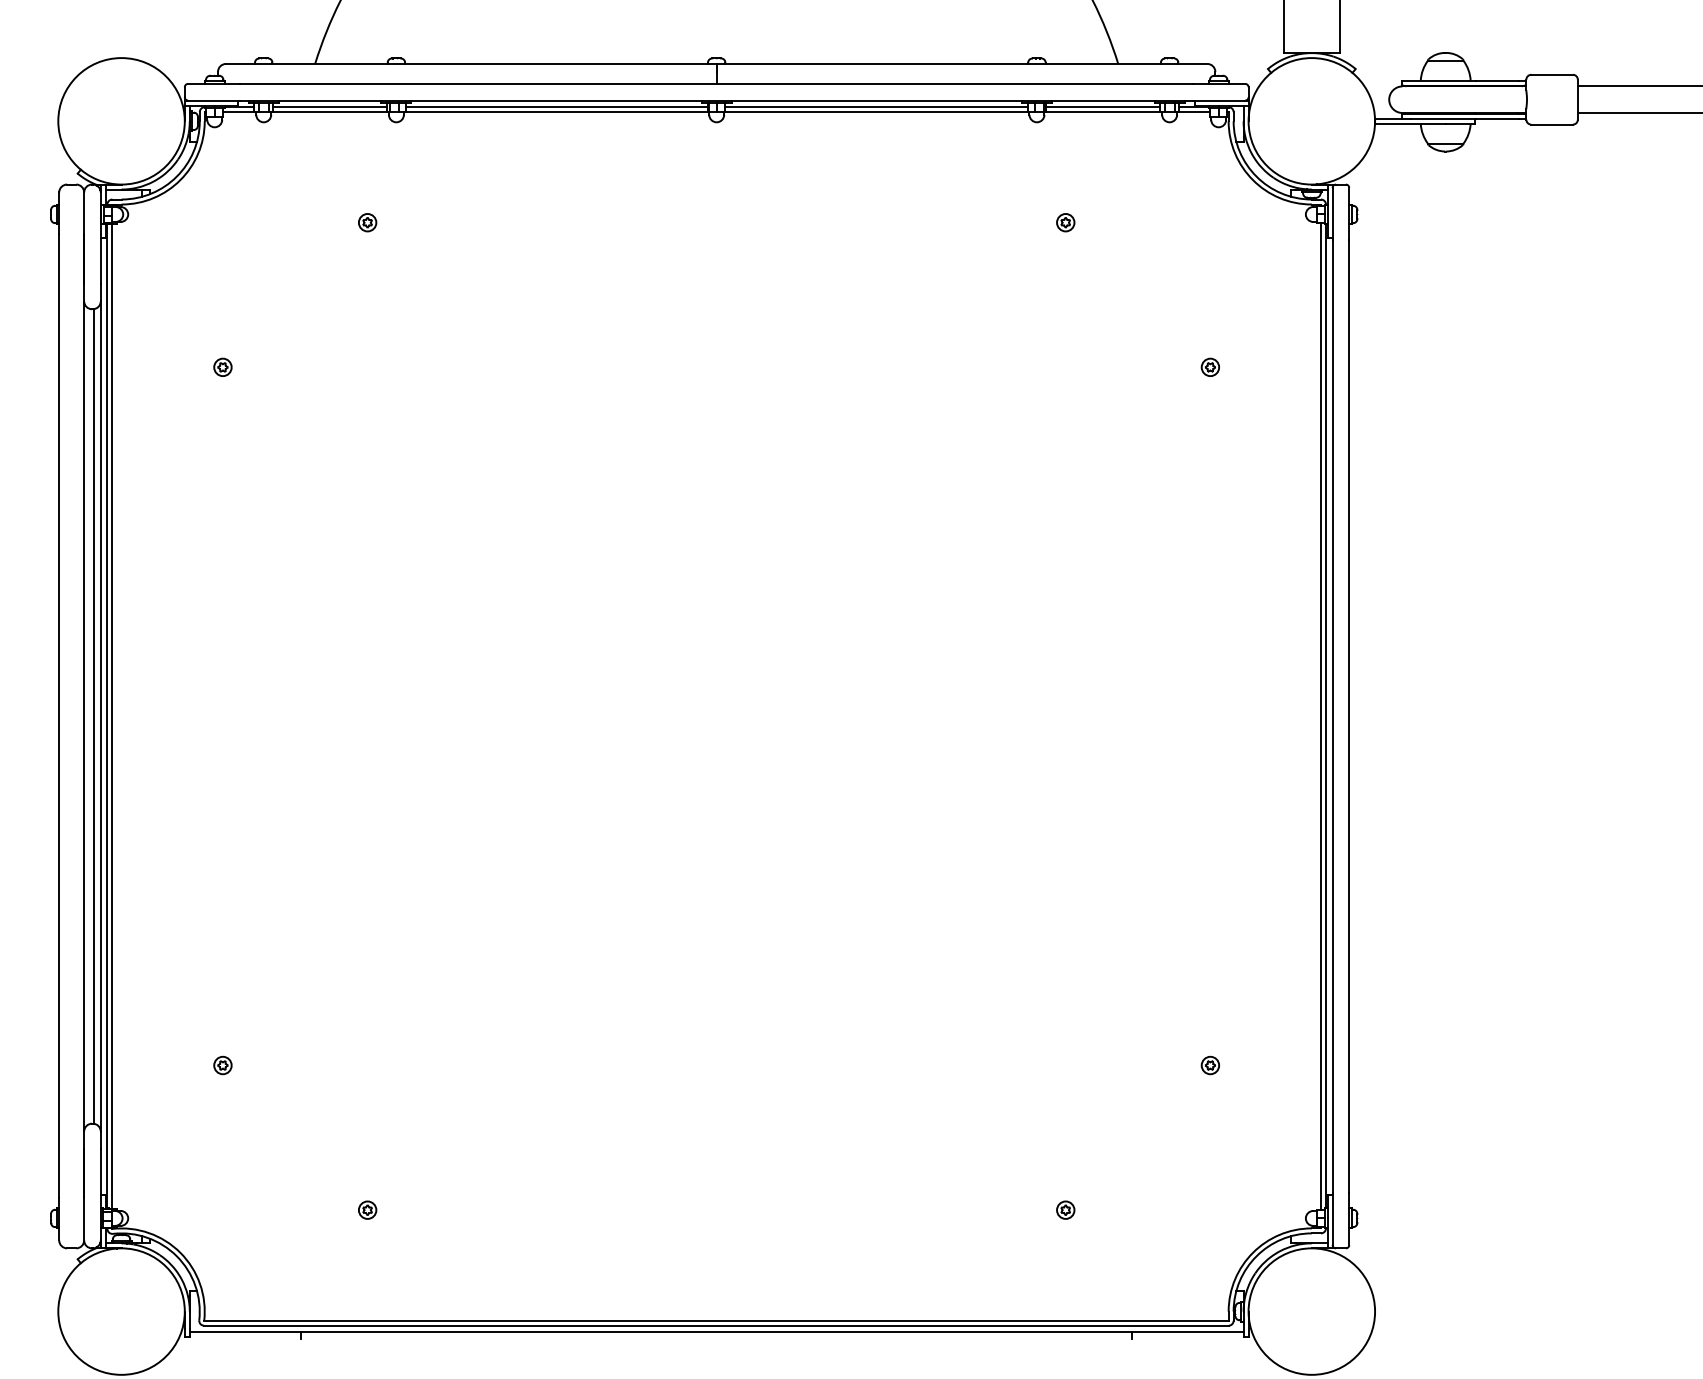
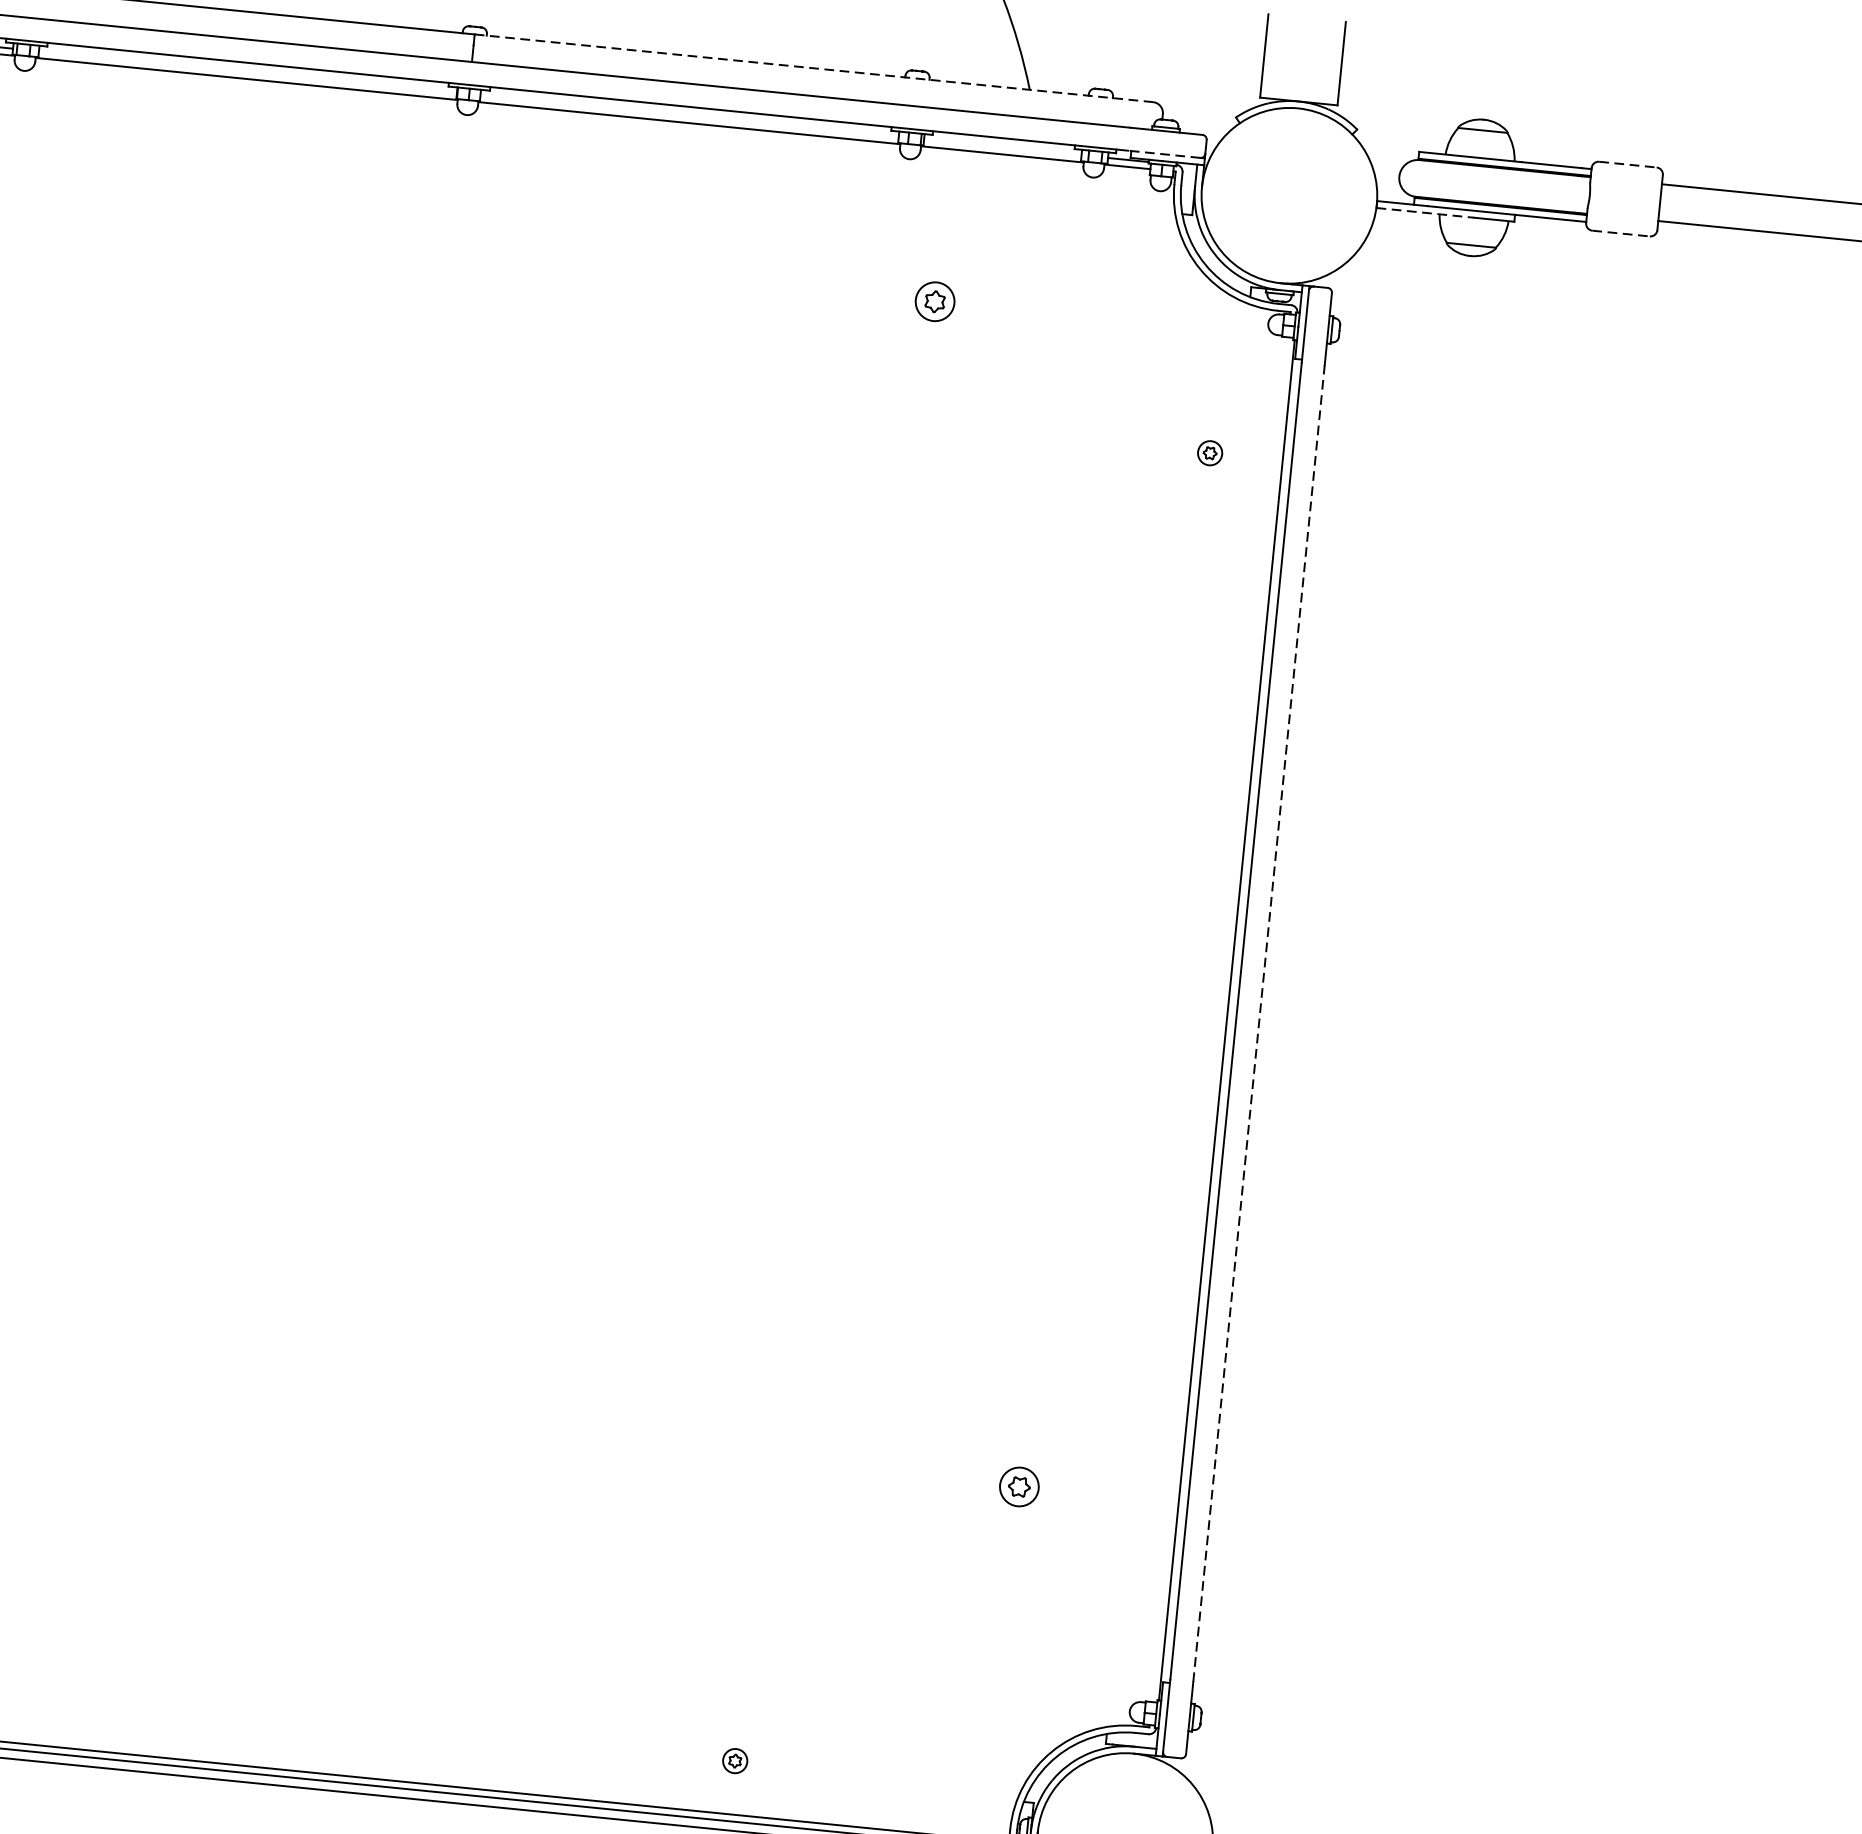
line: (962, 63) -> (814, 67), solid -> dashed
line: (1552, 74) -> (1628, 164), solid -> dashed
line: (1218, 100) -> (1163, 154), solid -> dashed
line: (556, 107) -> (247, 72), removed
line: (876, 107) -> (689, 116), removed
line: (1103, 107) -> (1003, 147), removed
line: (1410, 123) -> (1425, 212), solid -> dashed
line: (1552, 124) -> (1621, 233), solid -> dashed
part: (1065, 222) -> (934, 301), size x1.6
part: (1209, 366) -> (1208, 451), moved
line: (1349, 715) -> (1259, 1022), solid -> dashed
line: (1320, 716) -> (1219, 1019), removed
part: (1209, 1065) -> (1017, 1486), size x1.6
part: (1065, 1209) -> (734, 1760), moved

